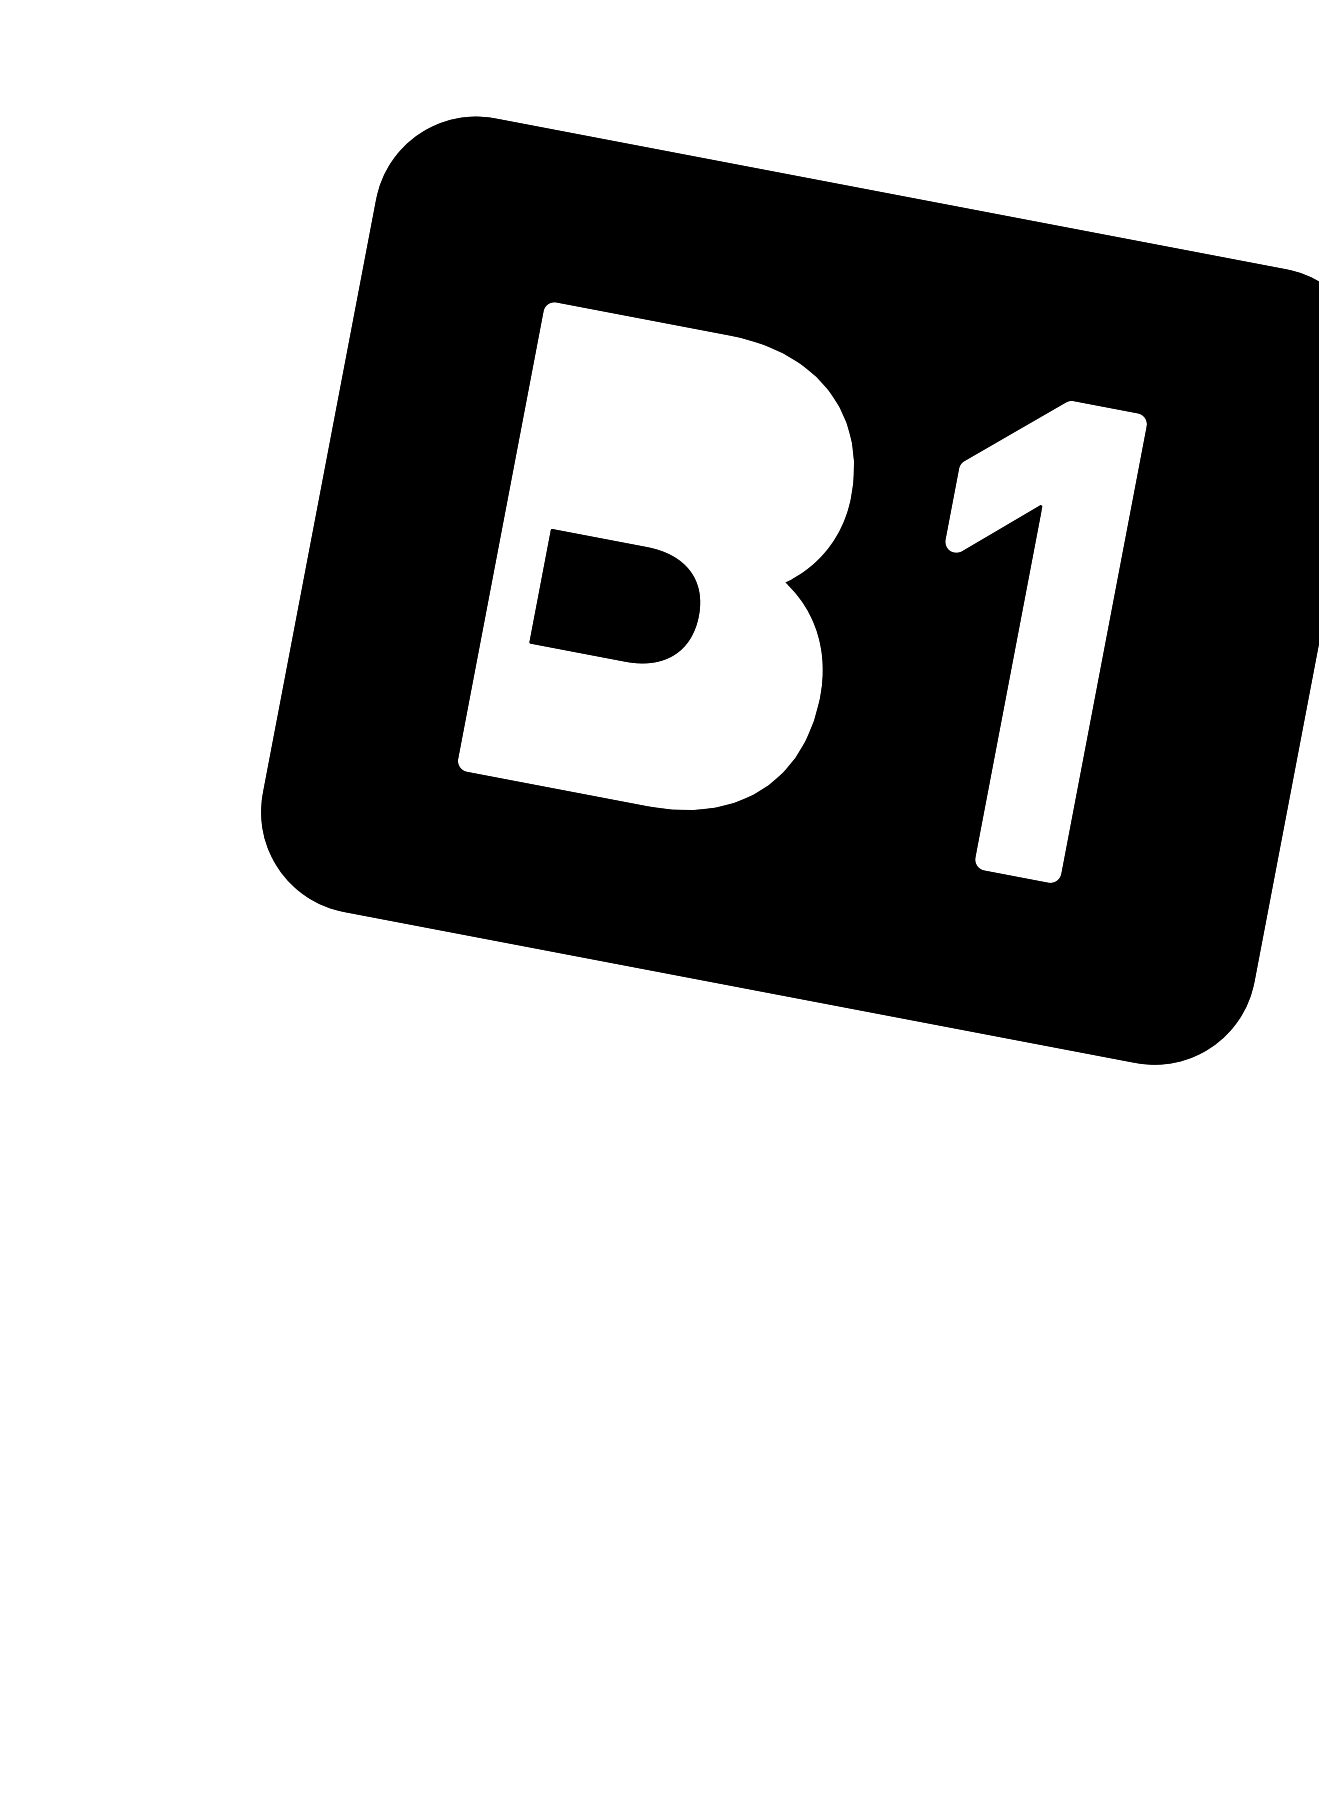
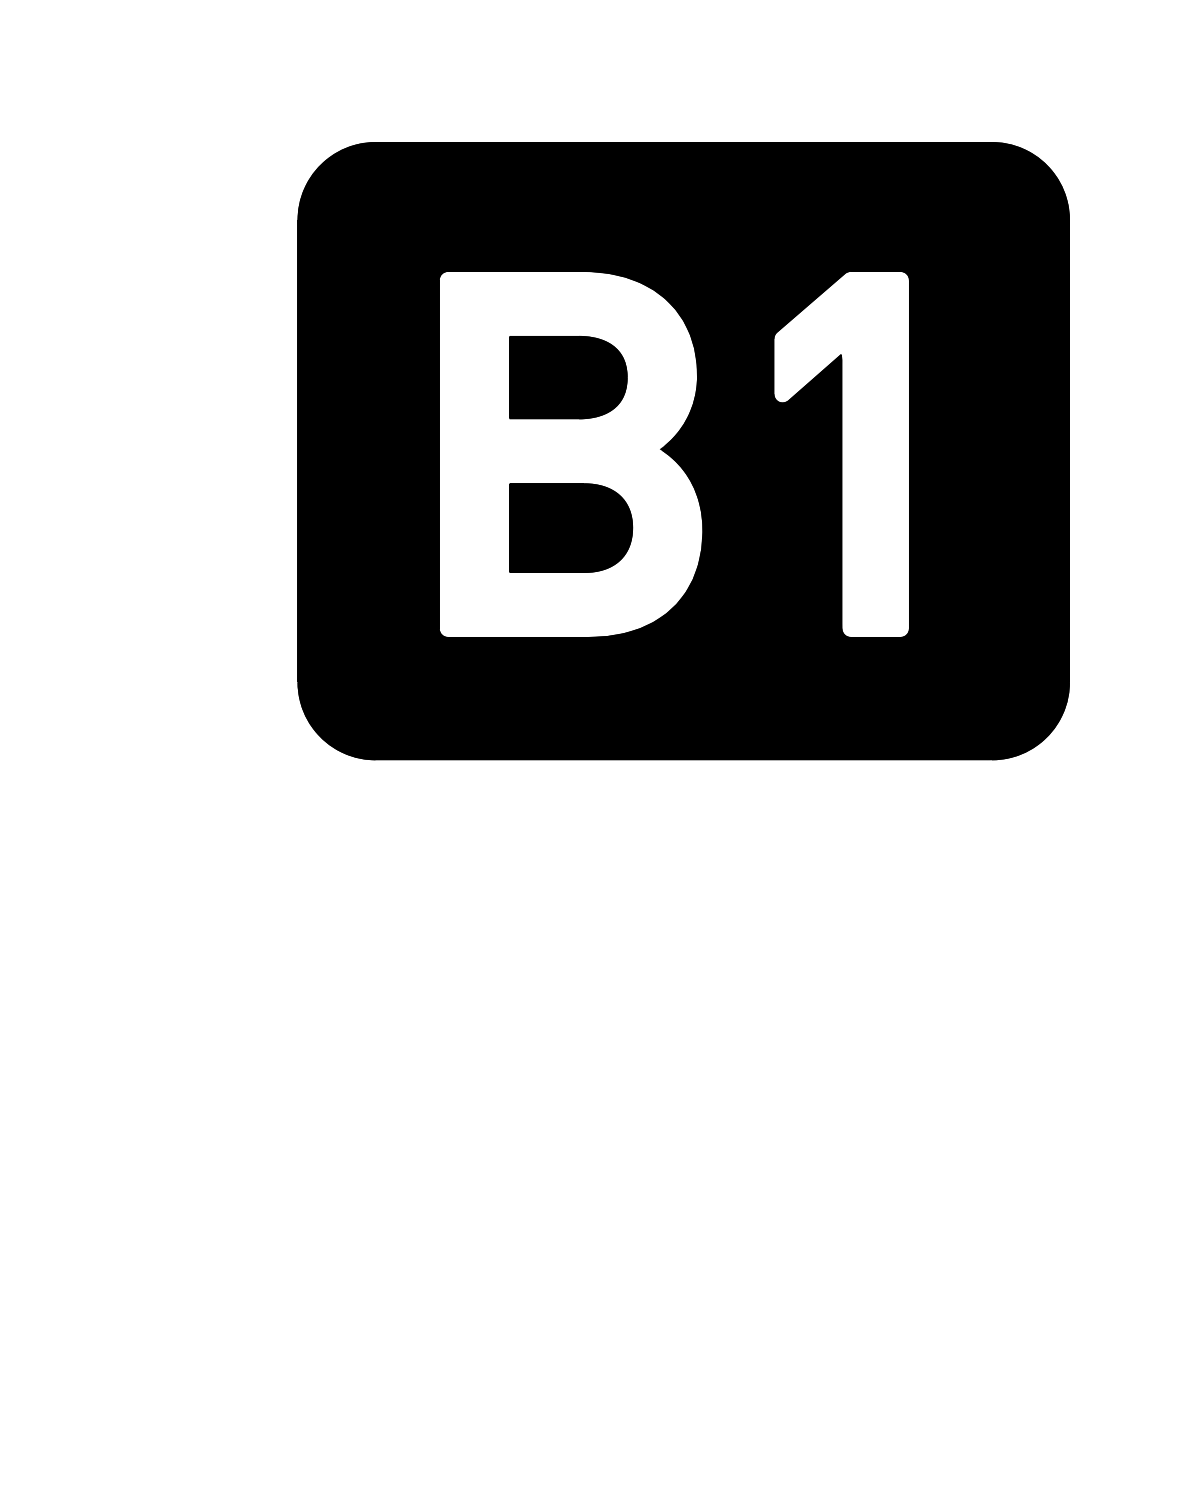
part: (685, 467) -> (568, 377), added
part: (620, 600) -> (571, 527), moved

